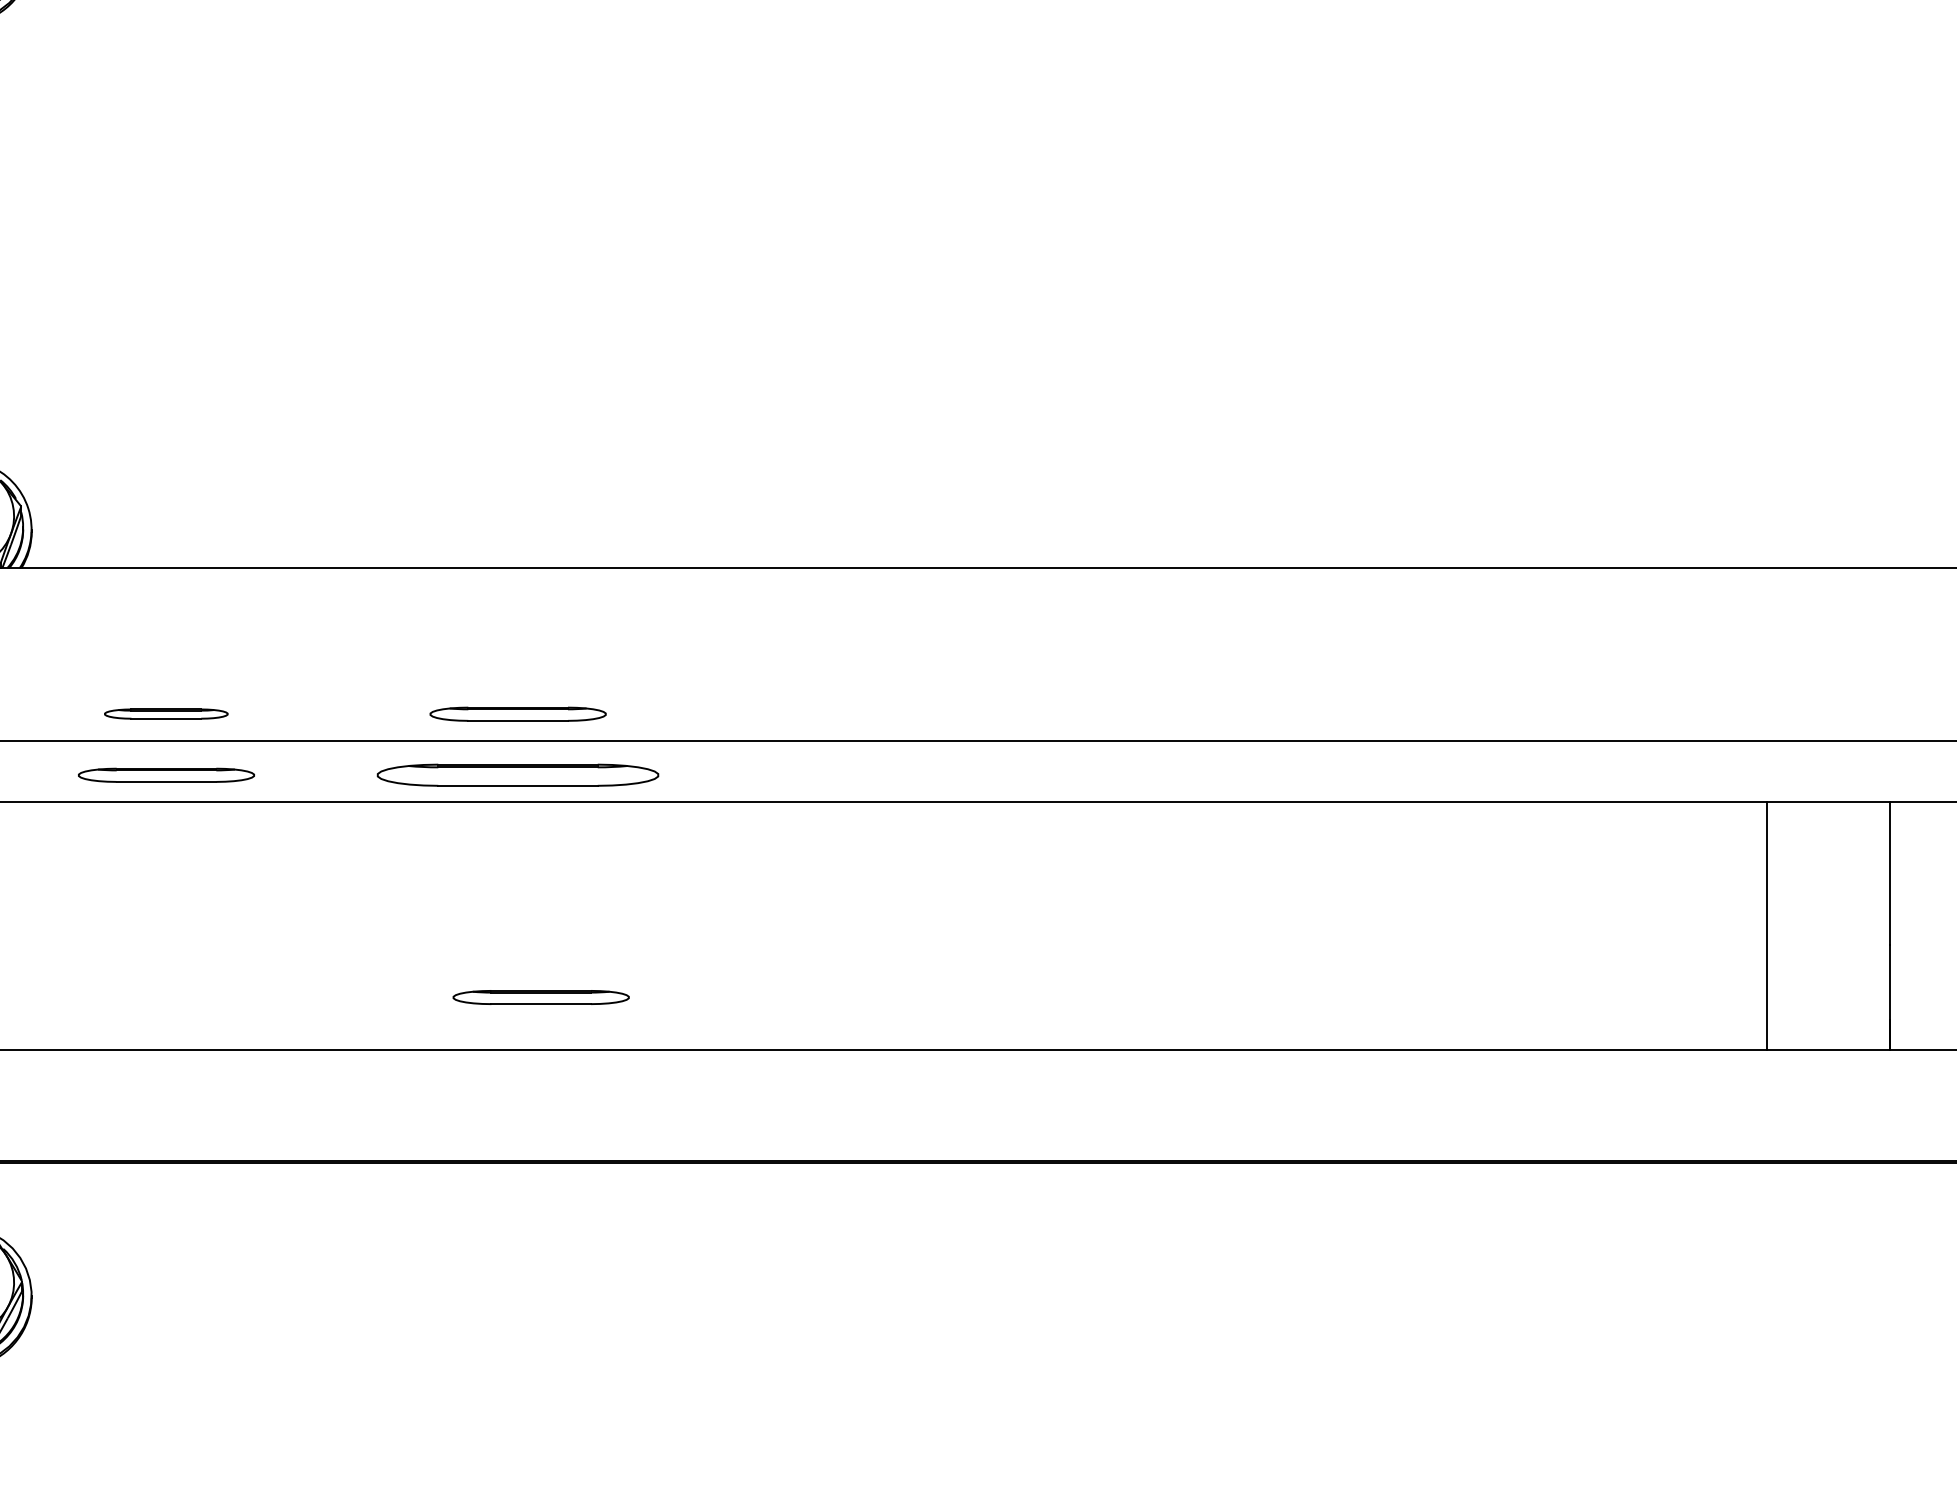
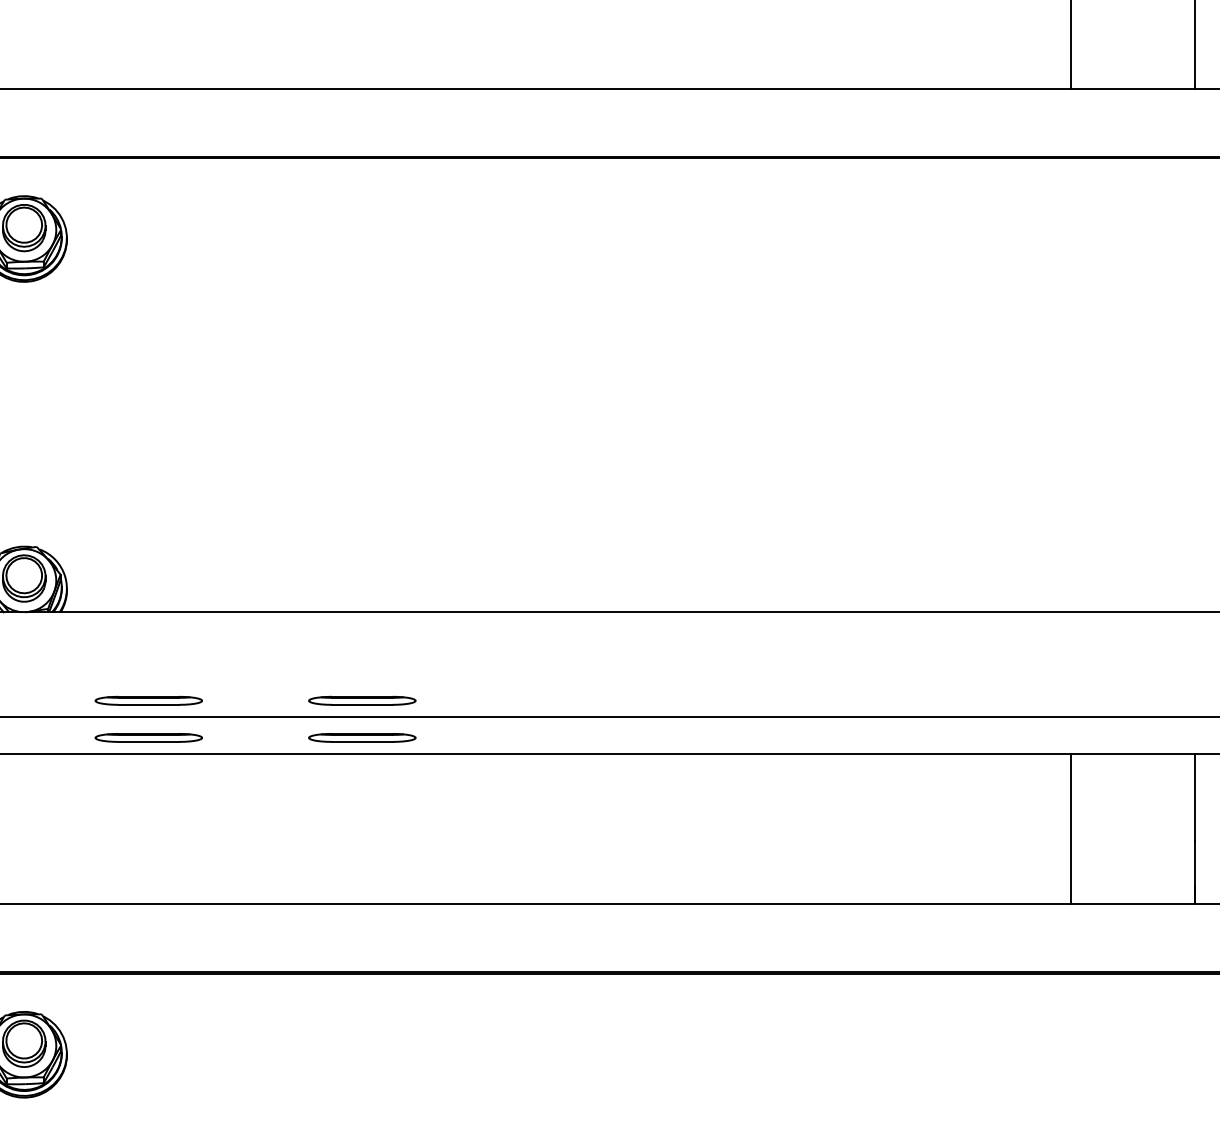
part: (165, 713) -> (148, 700), size x1.43
part: (518, 774) -> (362, 737), size x0.62
line: (1766, 926) -> (1070, 829), moved
part: (541, 996) -> (376, 872), removed

